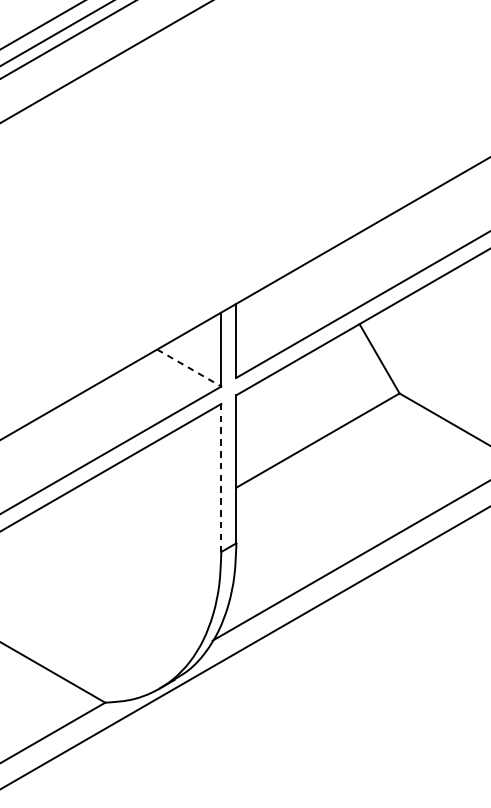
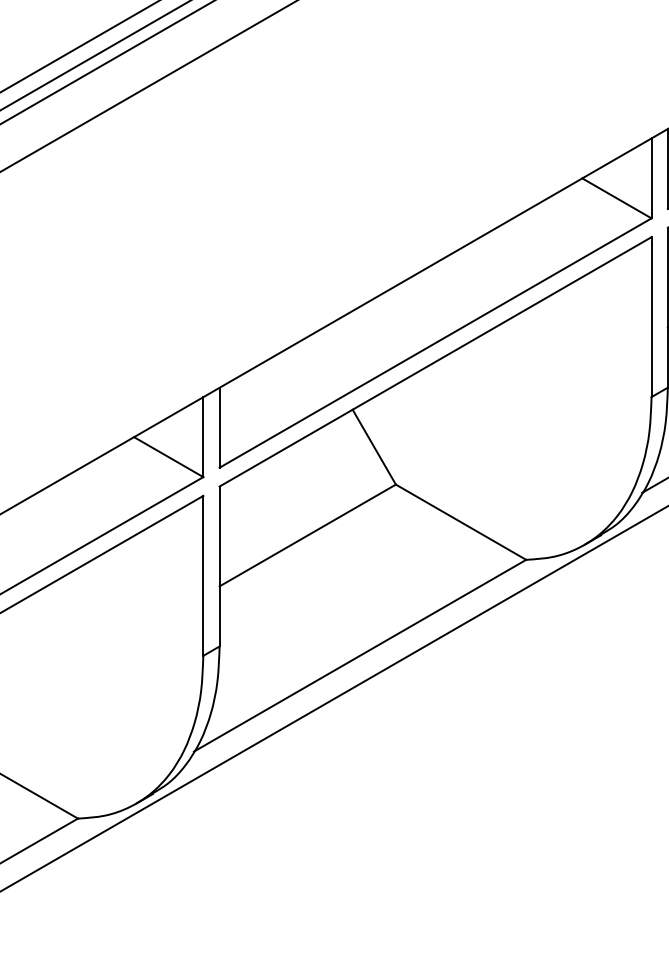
line: (189, 368) -> (168, 457), dashed -> solid
line: (221, 477) -> (203, 575), dashed -> solid

